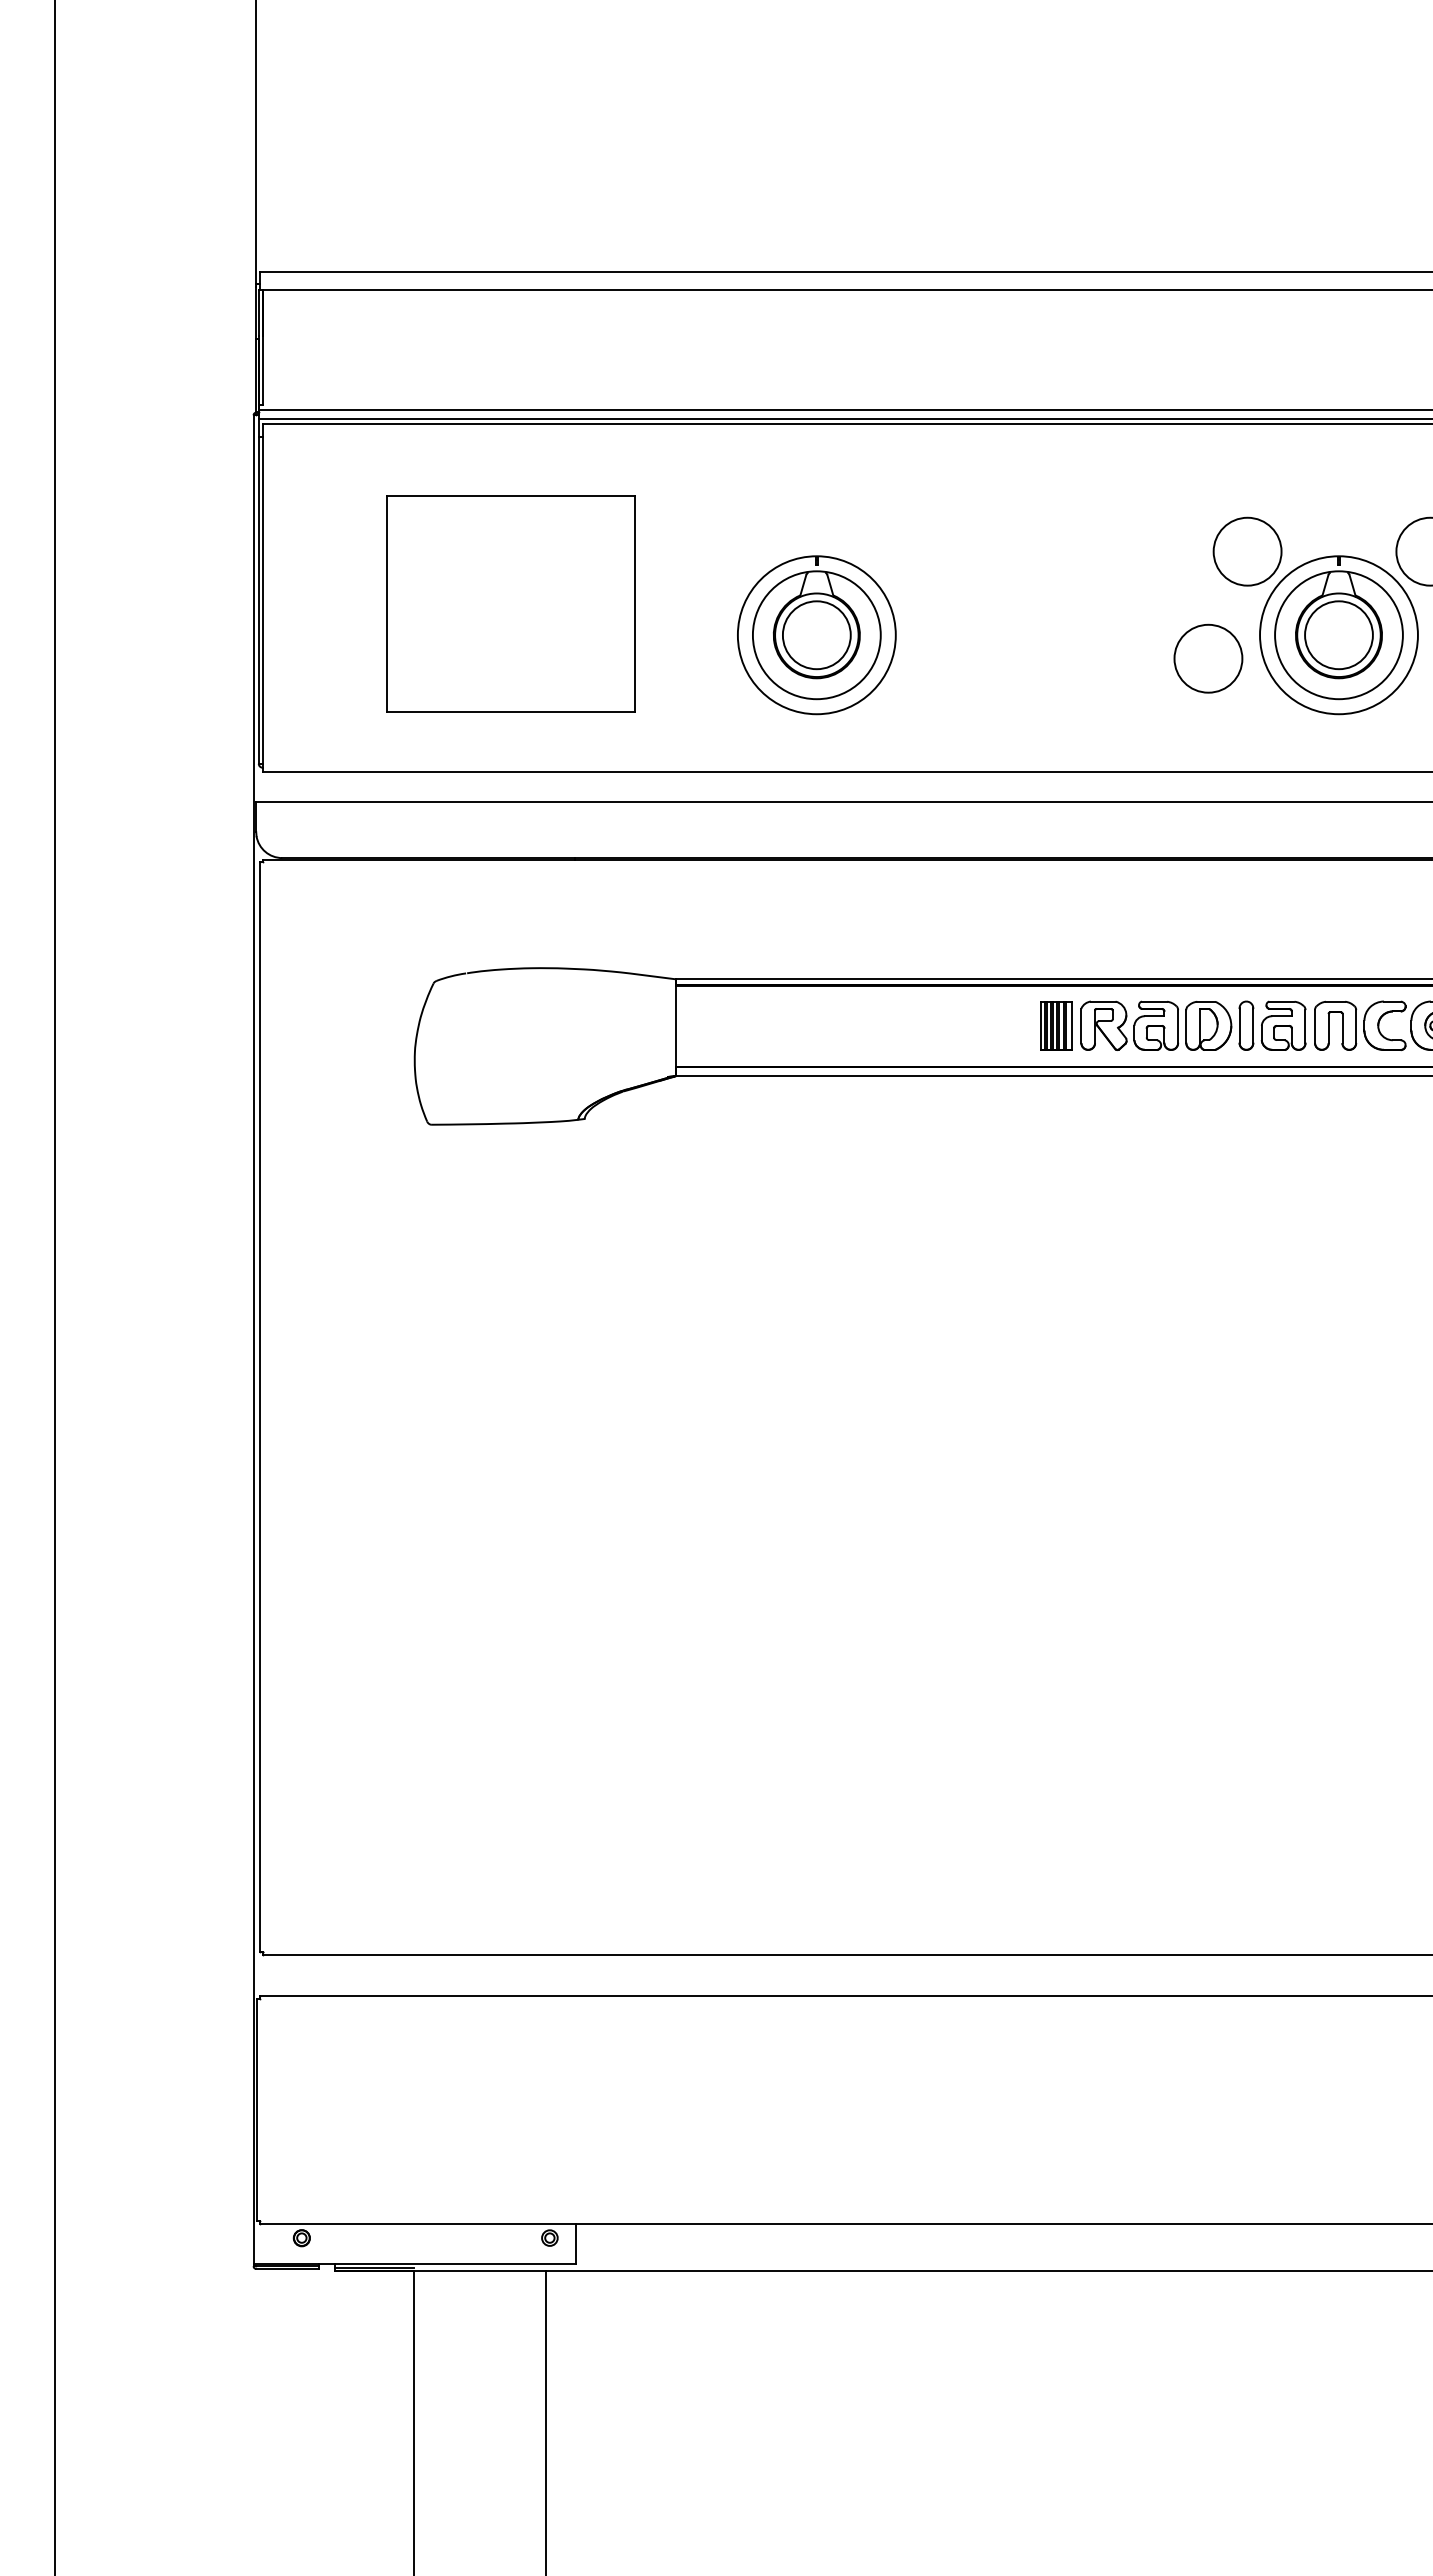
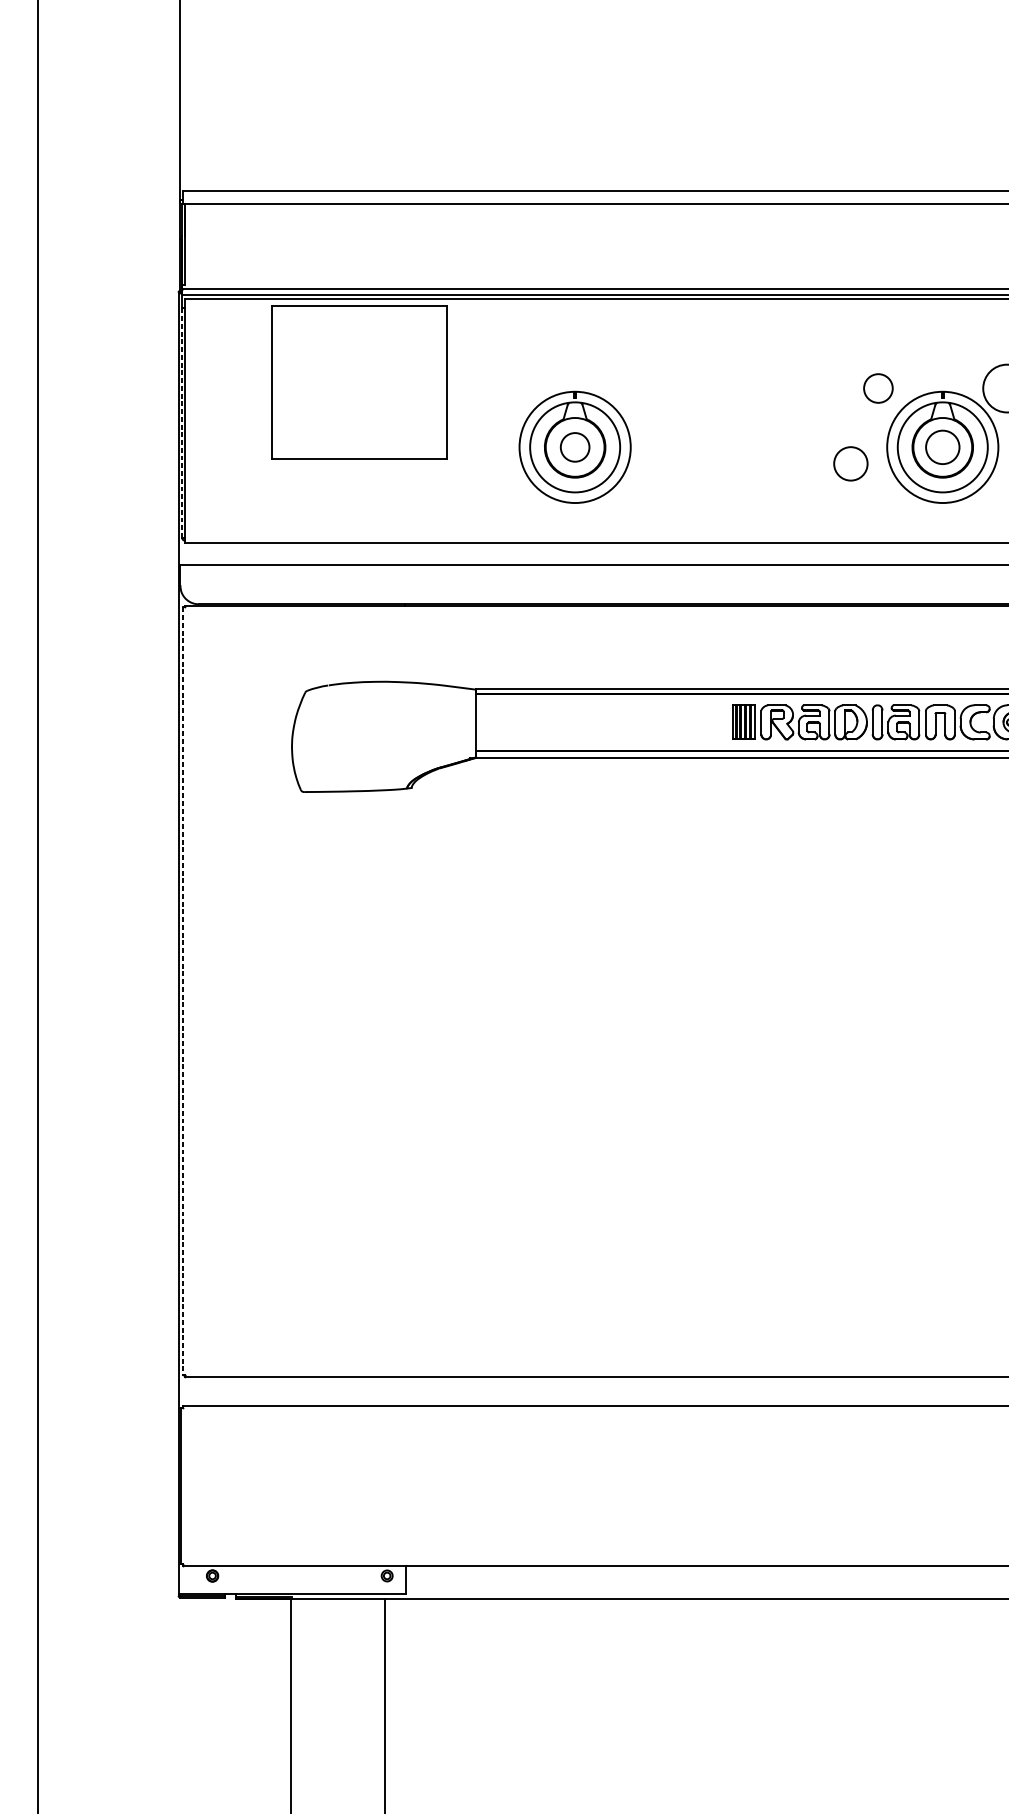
circle: (1247, 551) -> (878, 388), size x0.6
line: (258, 600) -> (182, 422), solid -> dashed
part: (510, 603) -> (359, 382), moved
circle: (816, 635) -> (574, 447), size x0.6
circle: (1338, 635) -> (942, 447), size x0.7
circle: (1208, 658) -> (850, 463), size x0.7
line: (260, 1407) -> (183, 991), solid -> dashed

